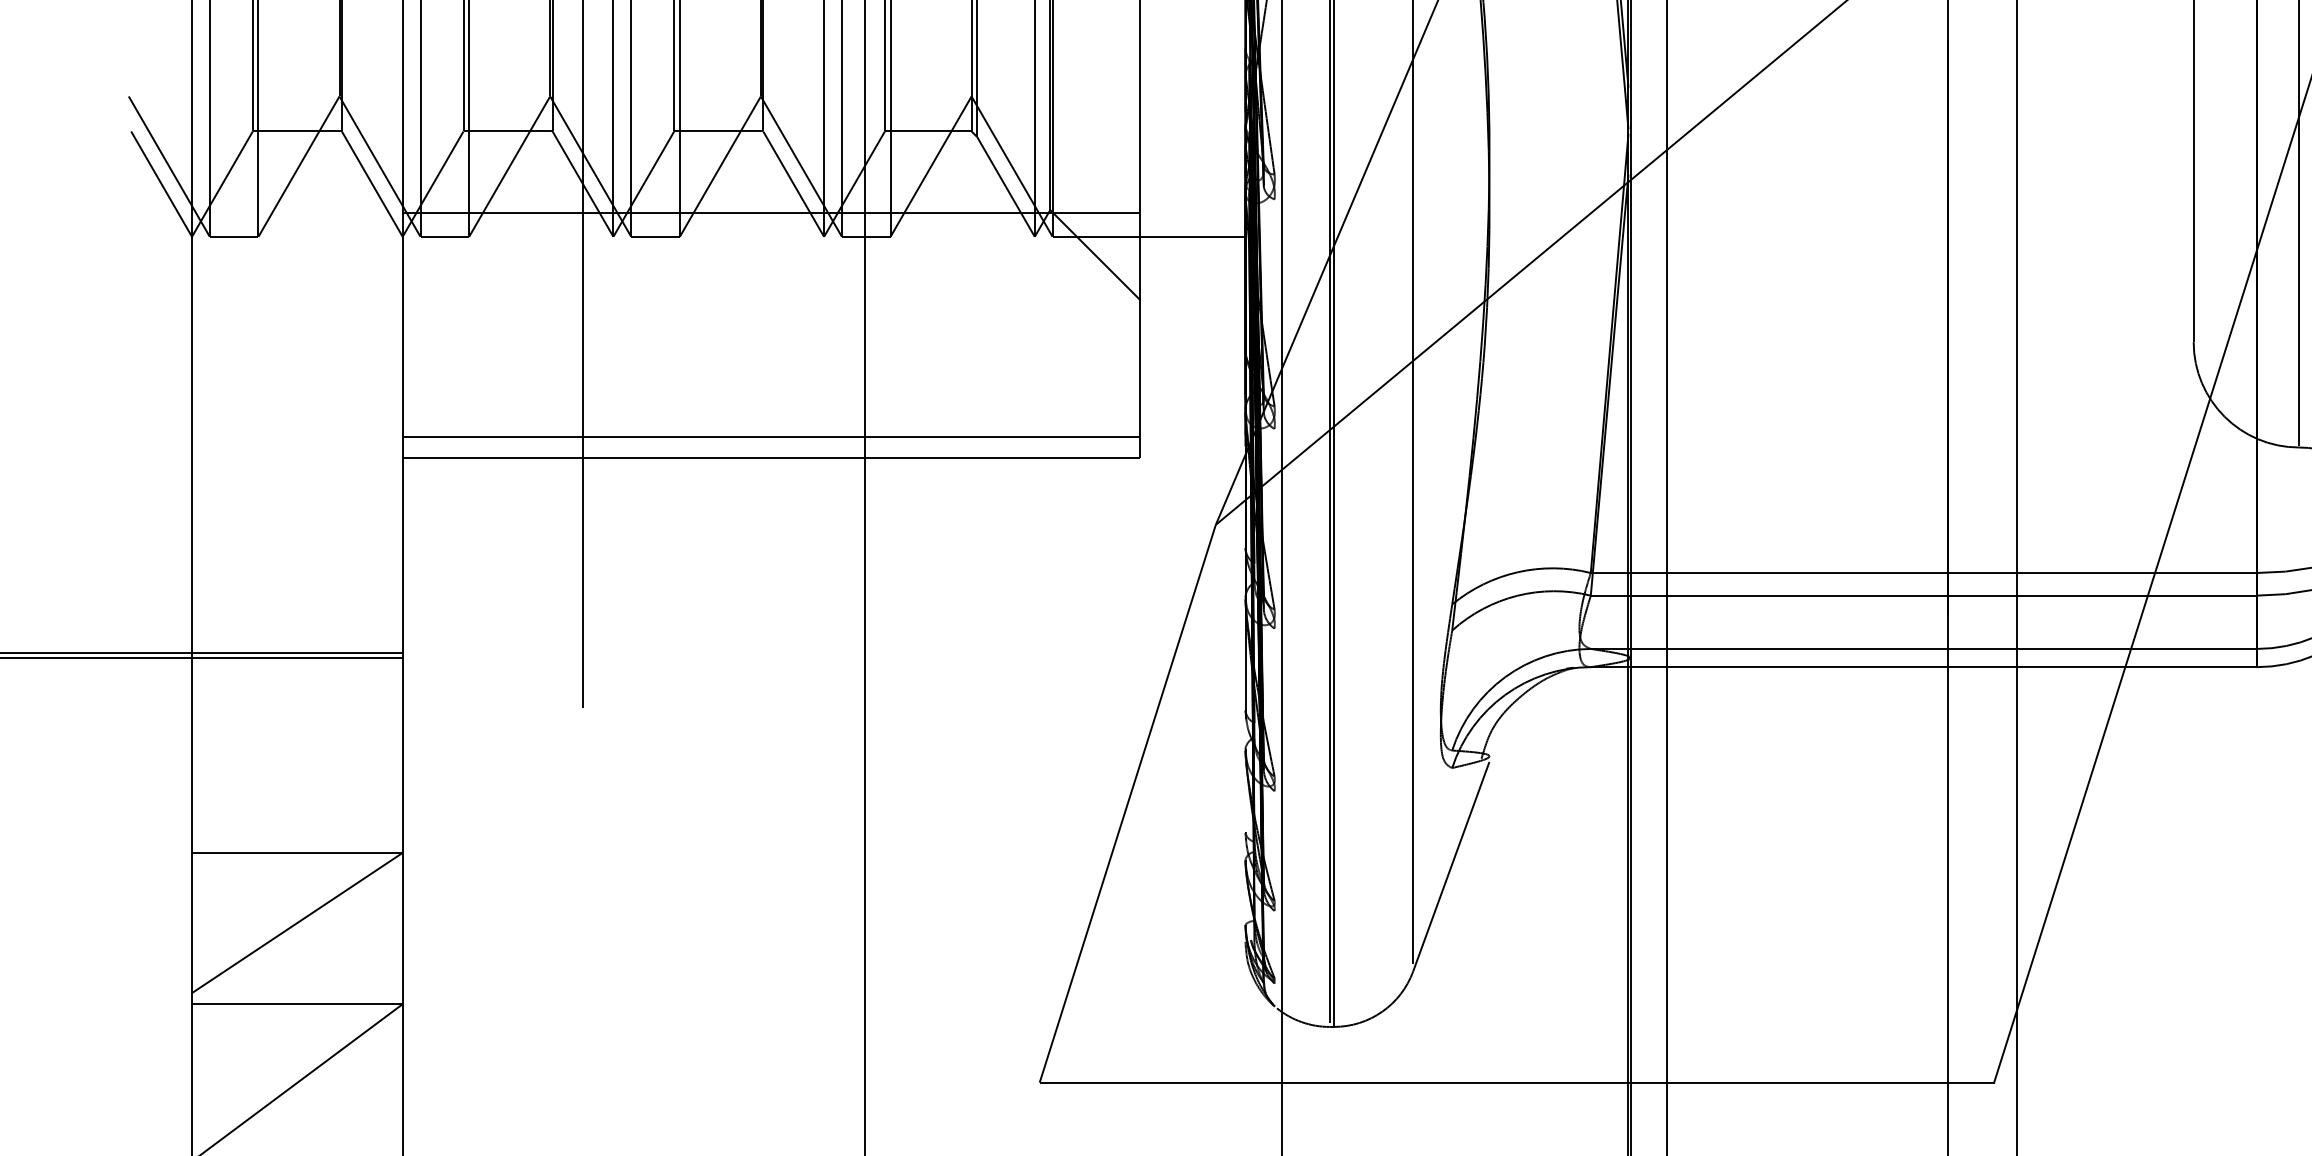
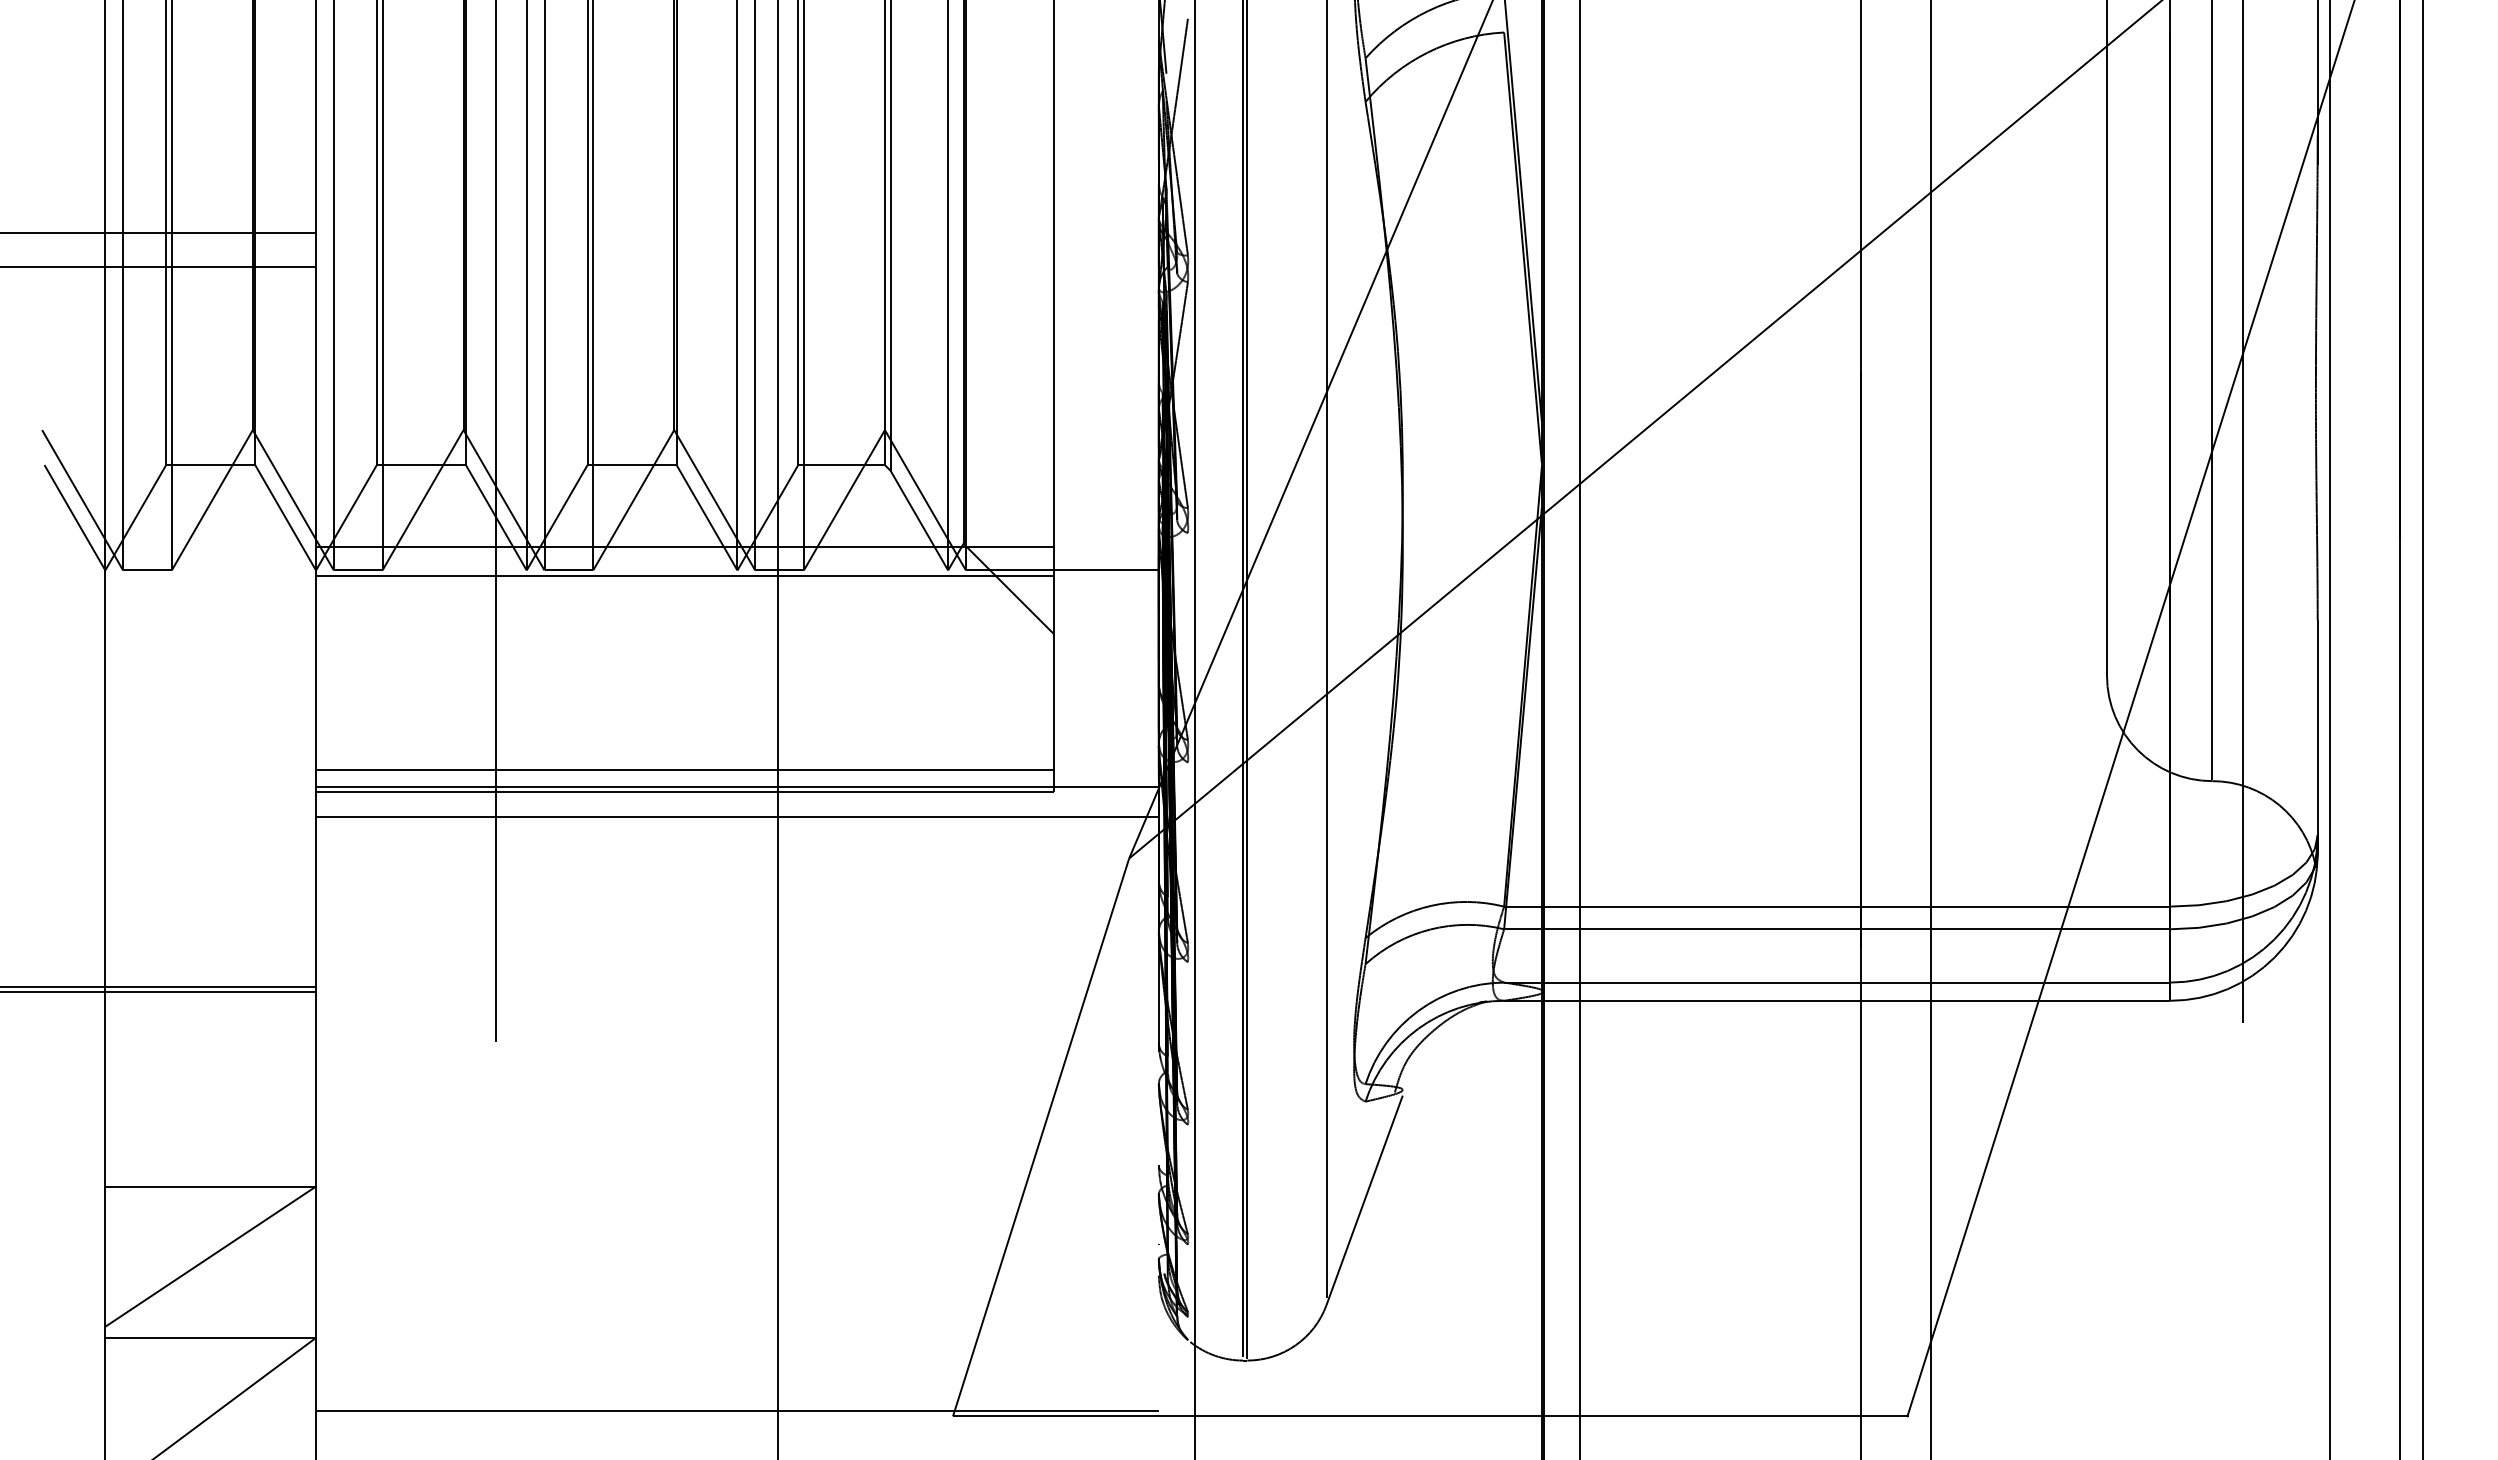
line: (771, 242) -> (684, 576), added
line: (824, 453) -> (737, 787), added
line: (824, 482) -> (737, 816), added
line: (824, 1076) -> (737, 1410), added

